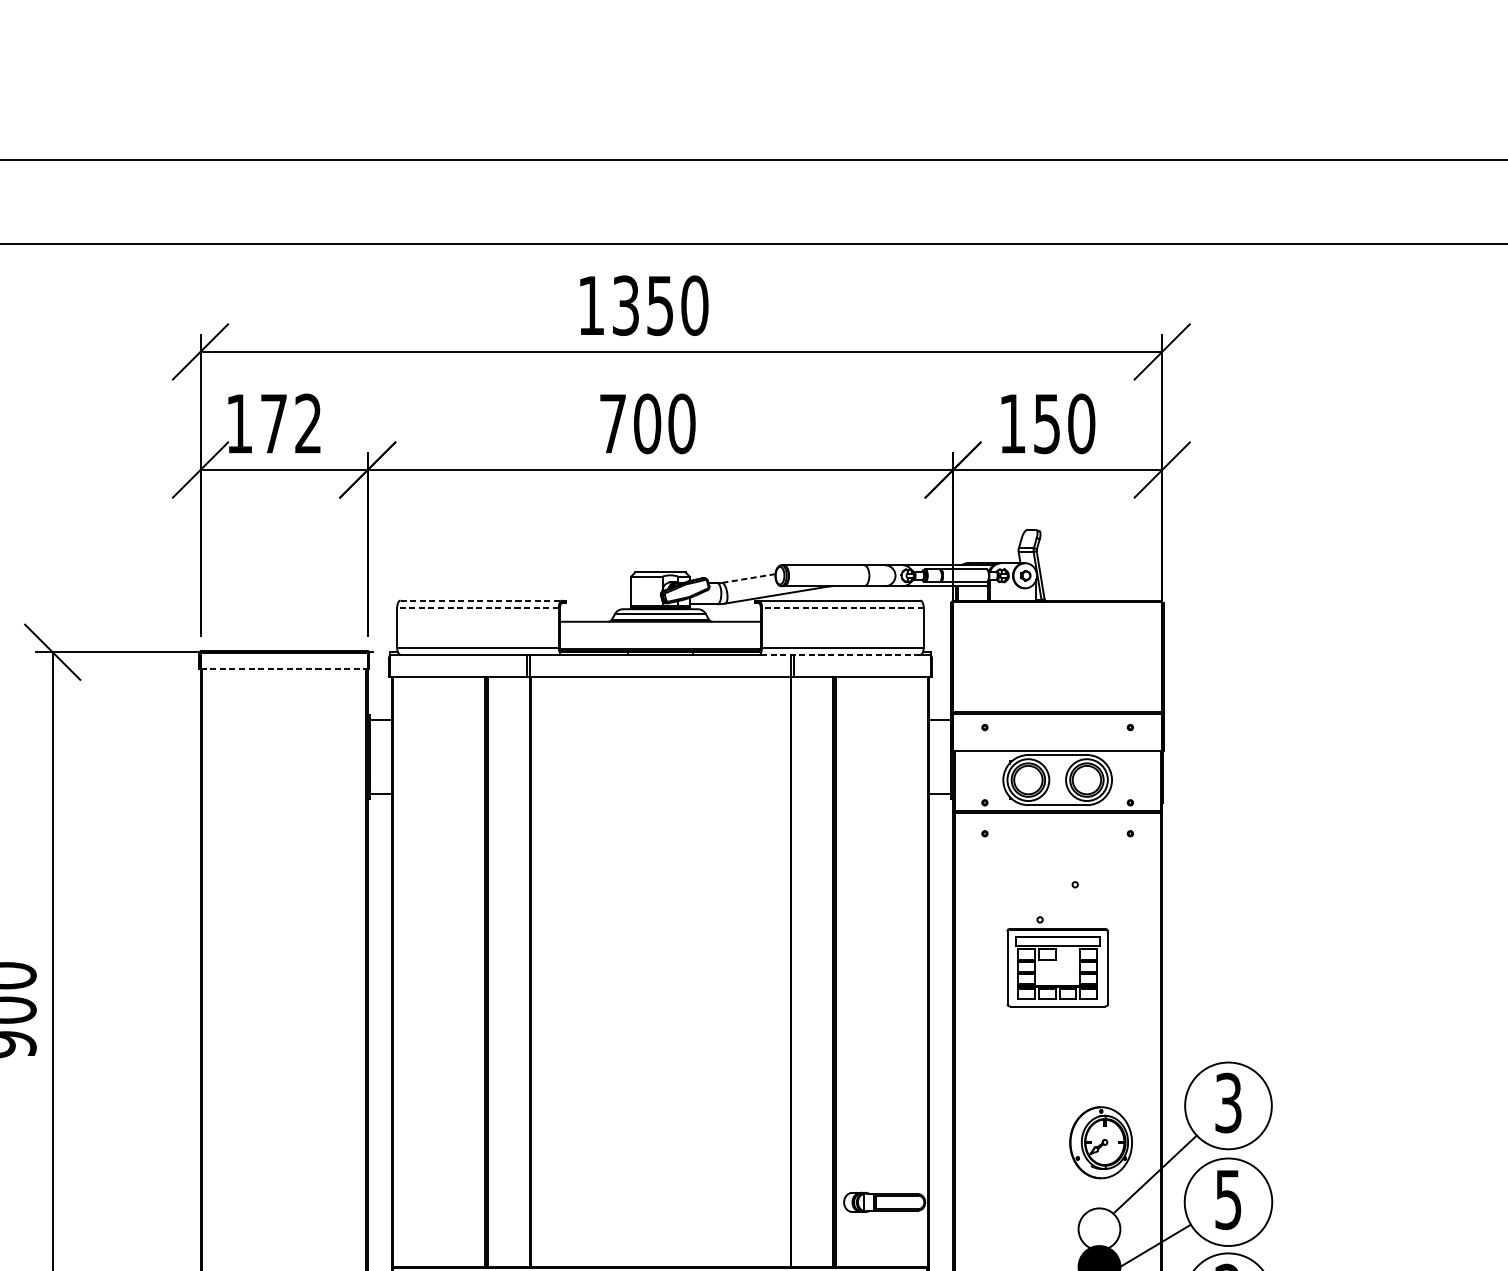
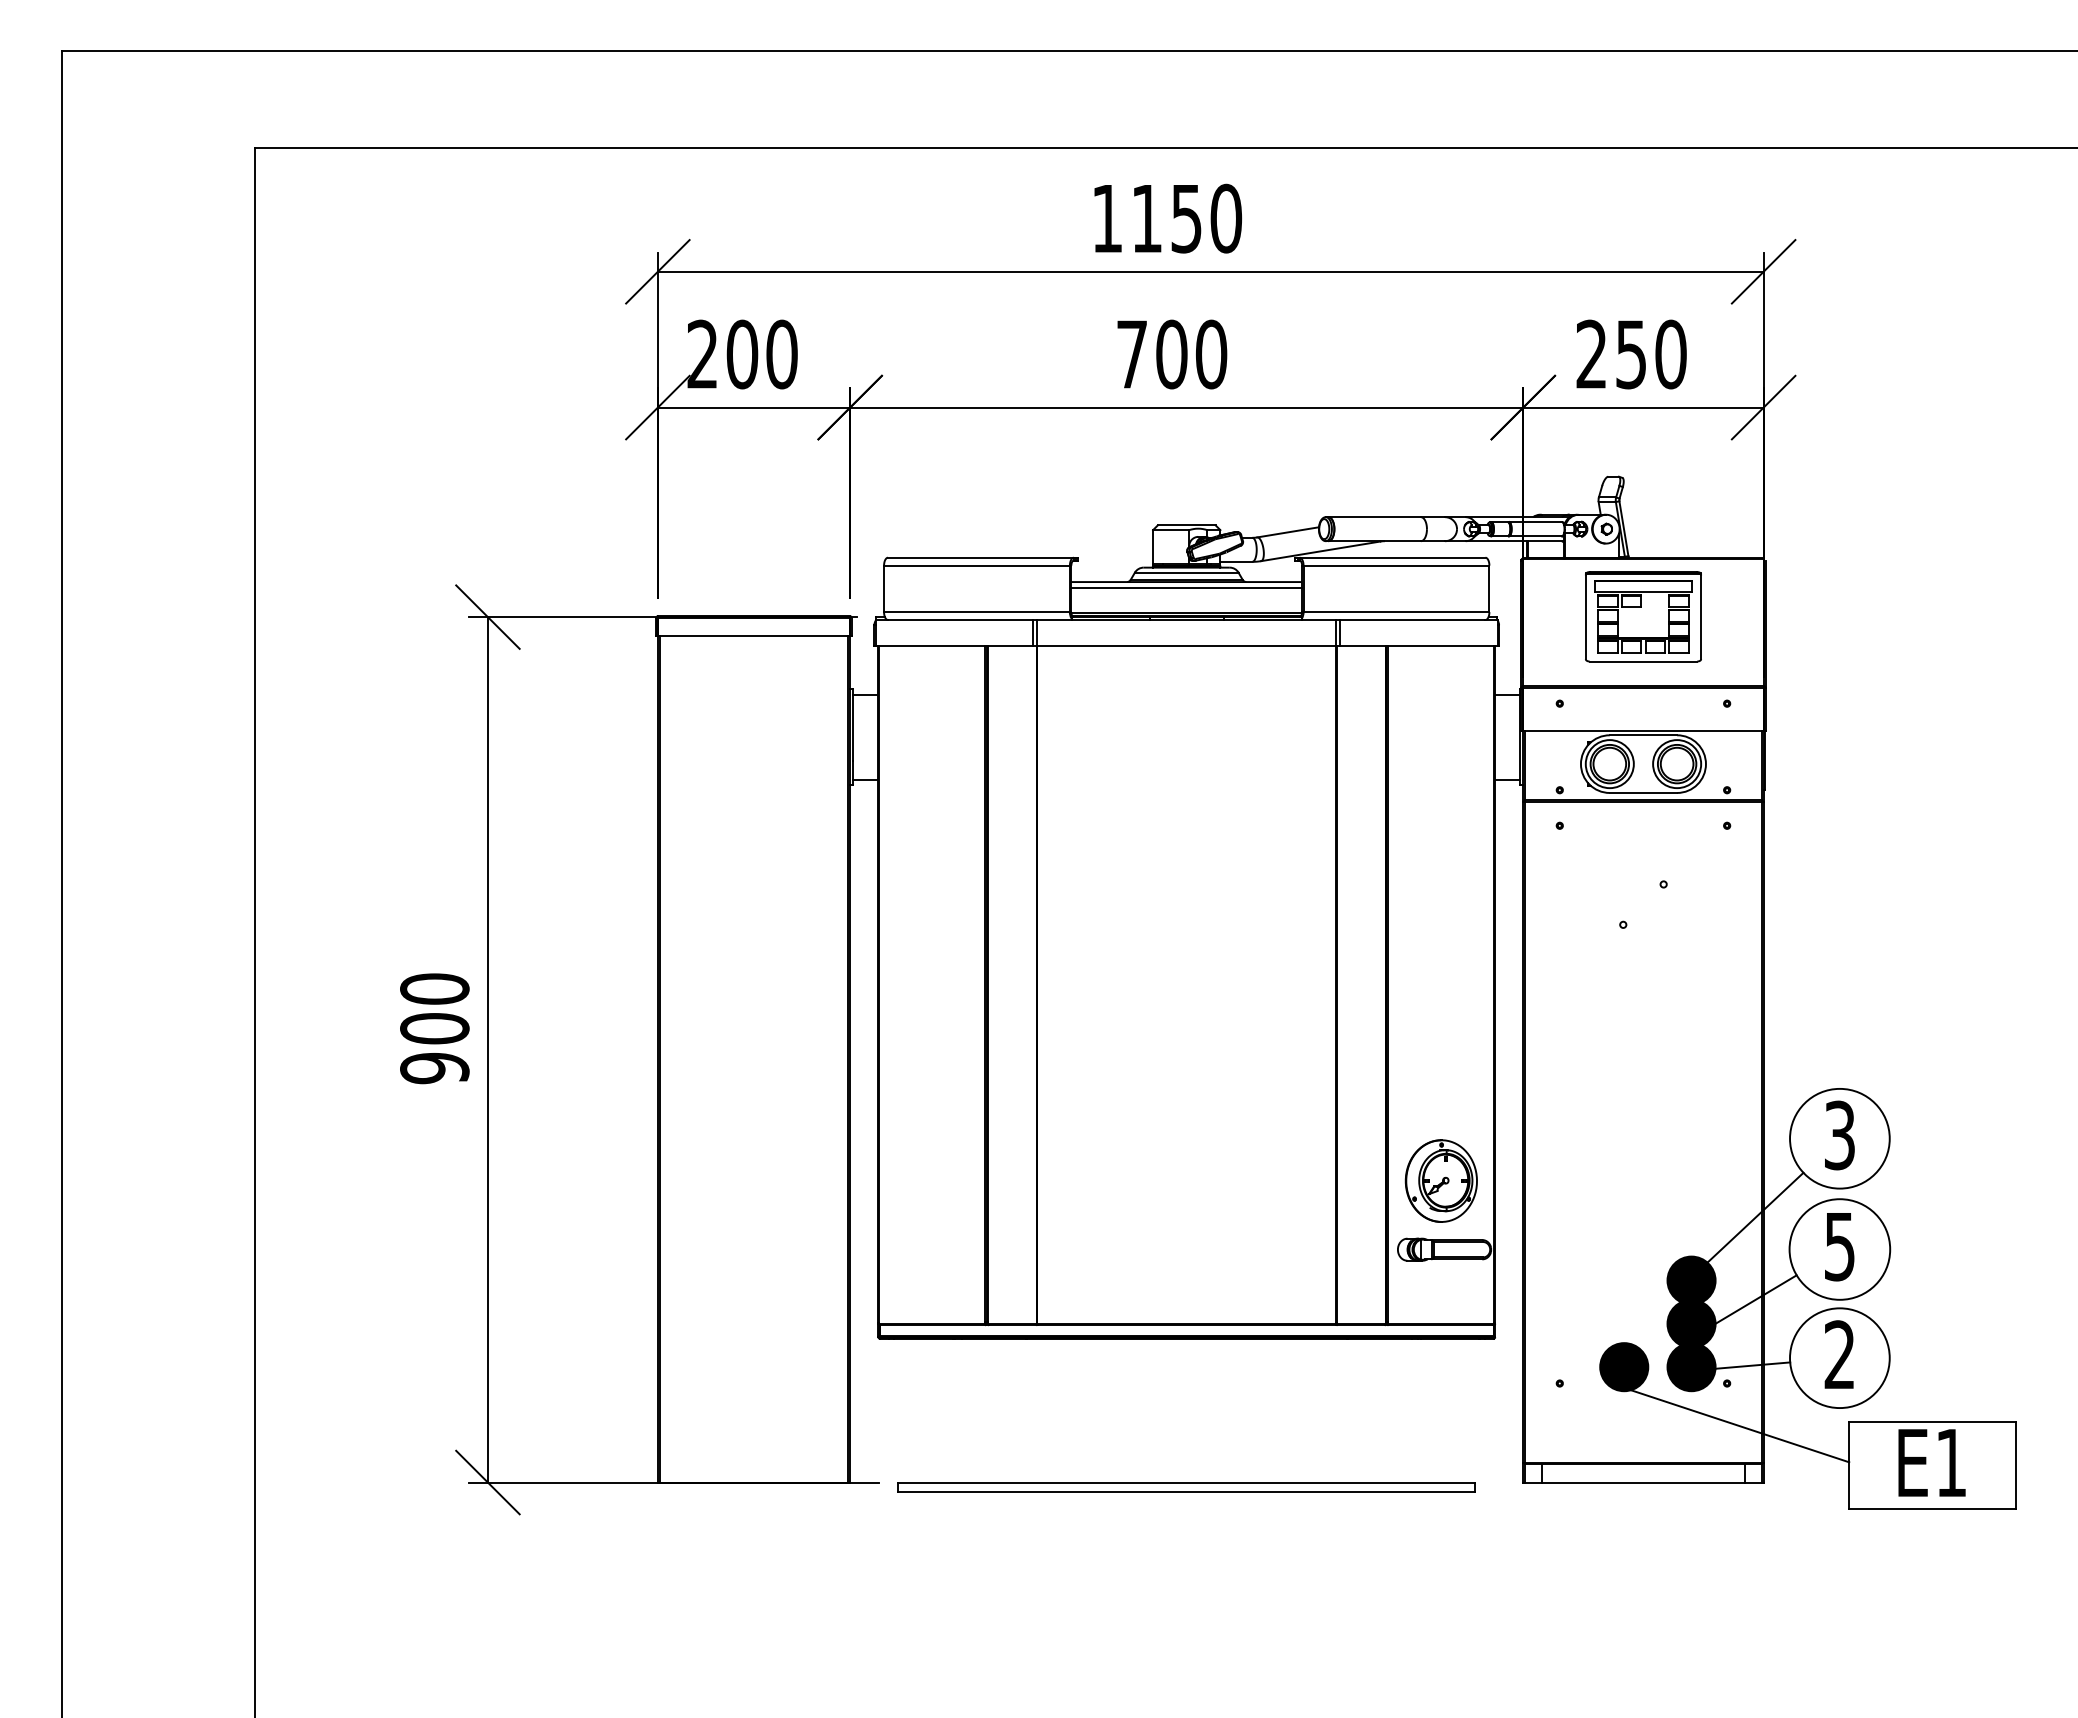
text: (625, 305) -> (1146, 218), 1350 -> 1150
text: (1011, 422) -> (1590, 353), 150 -> 250
text: (274, 423) -> (742, 354), 172 -> 200
line: (748, 578) -> (1287, 532), dashed -> solid
line: (481, 600) -> (980, 557), dashed -> solid
line: (477, 607) -> (976, 565), dashed -> solid
line: (842, 607) -> (1396, 565), dashed -> solid
line: (660, 626) -> (1186, 587), added
line: (840, 655) -> (1393, 620), dashed -> solid
line: (284, 669) -> (754, 636), dashed -> solid
part: (1057, 967) -> (1643, 616), moved
part: (1100, 1142) -> (1440, 1180), moved
fill: (1099, 1228) -> (1691, 1279), added

